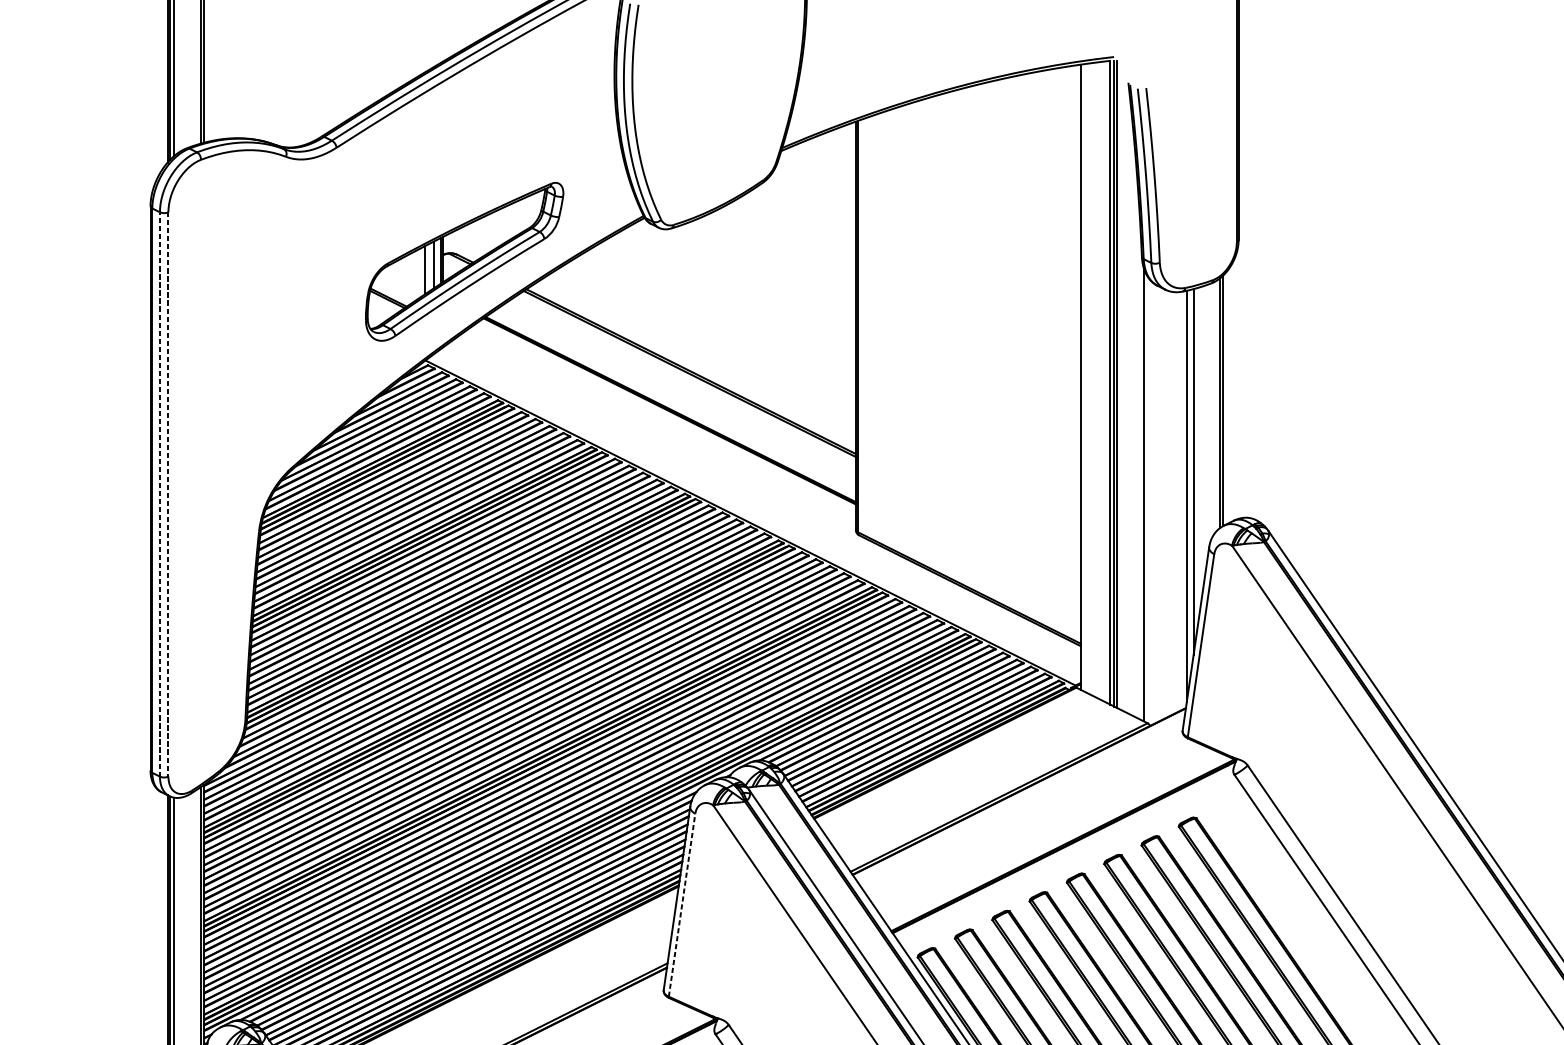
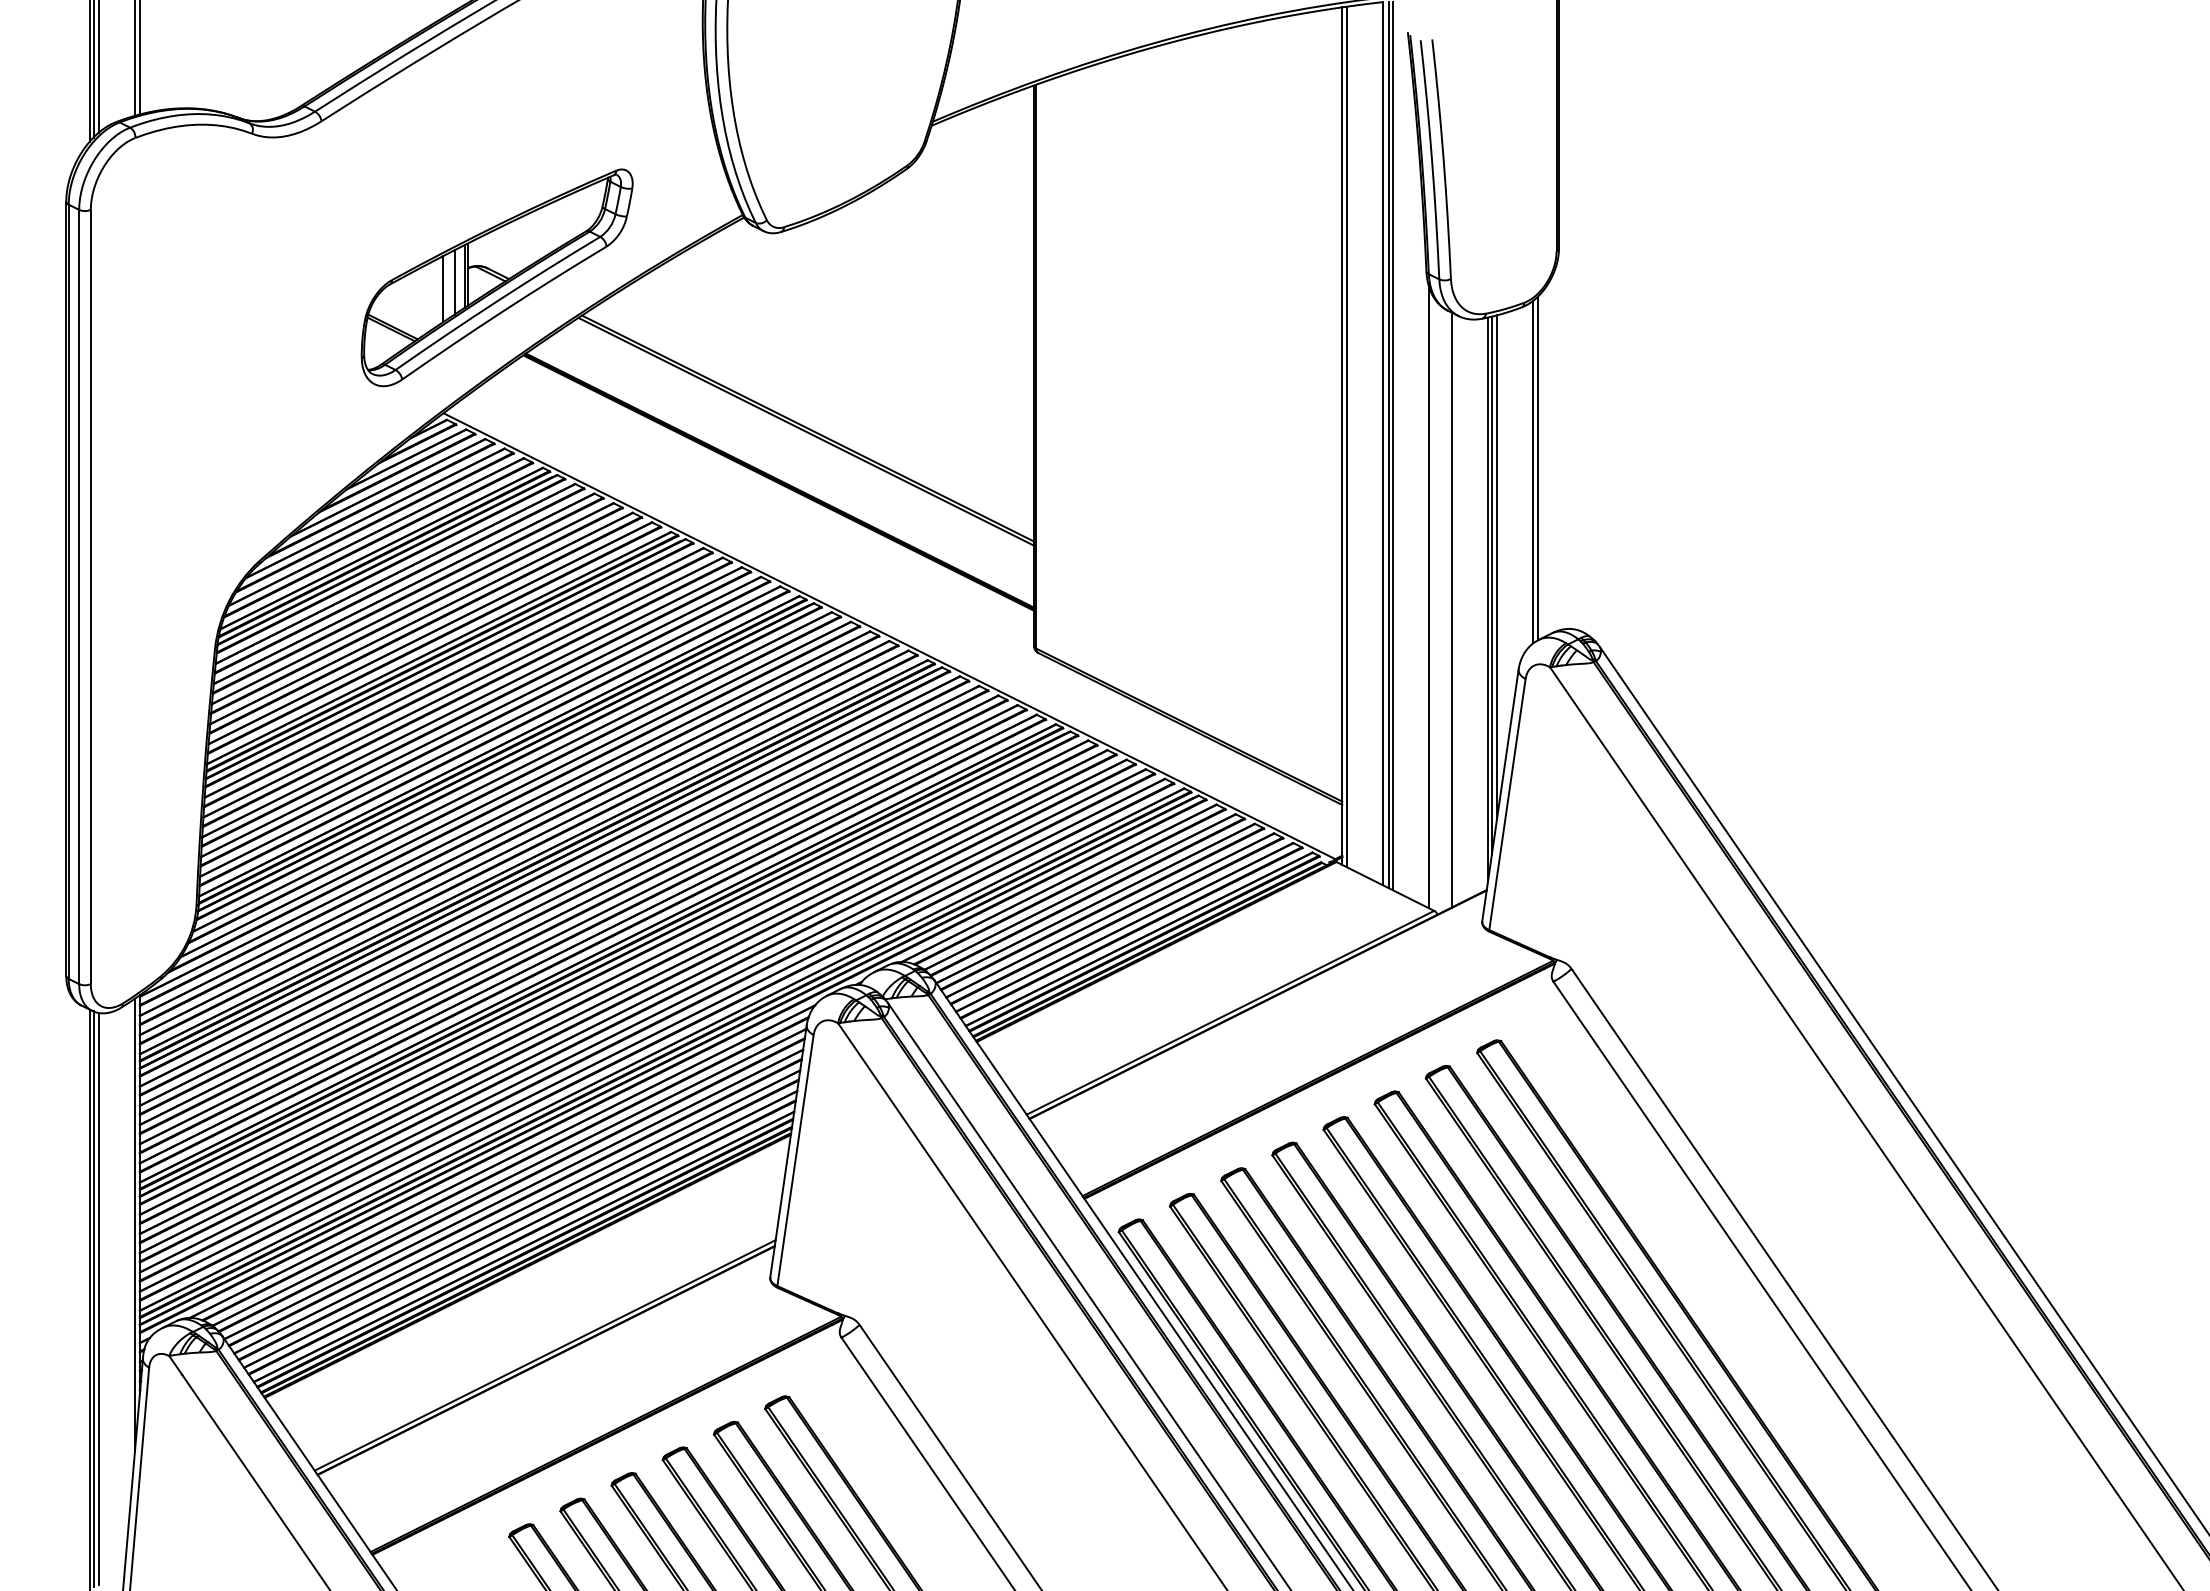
line: (1084, 377) -> (1347, 436), added
line: (1189, 486) -> (1491, 585), added
line: (160, 494) -> (79, 596), dashed -> solid
line: (168, 494) -> (90, 597), dashed -> solid
line: (1160, 503) -> (1451, 609), added
line: (682, 905) -> (795, 1160), dashed -> solid

